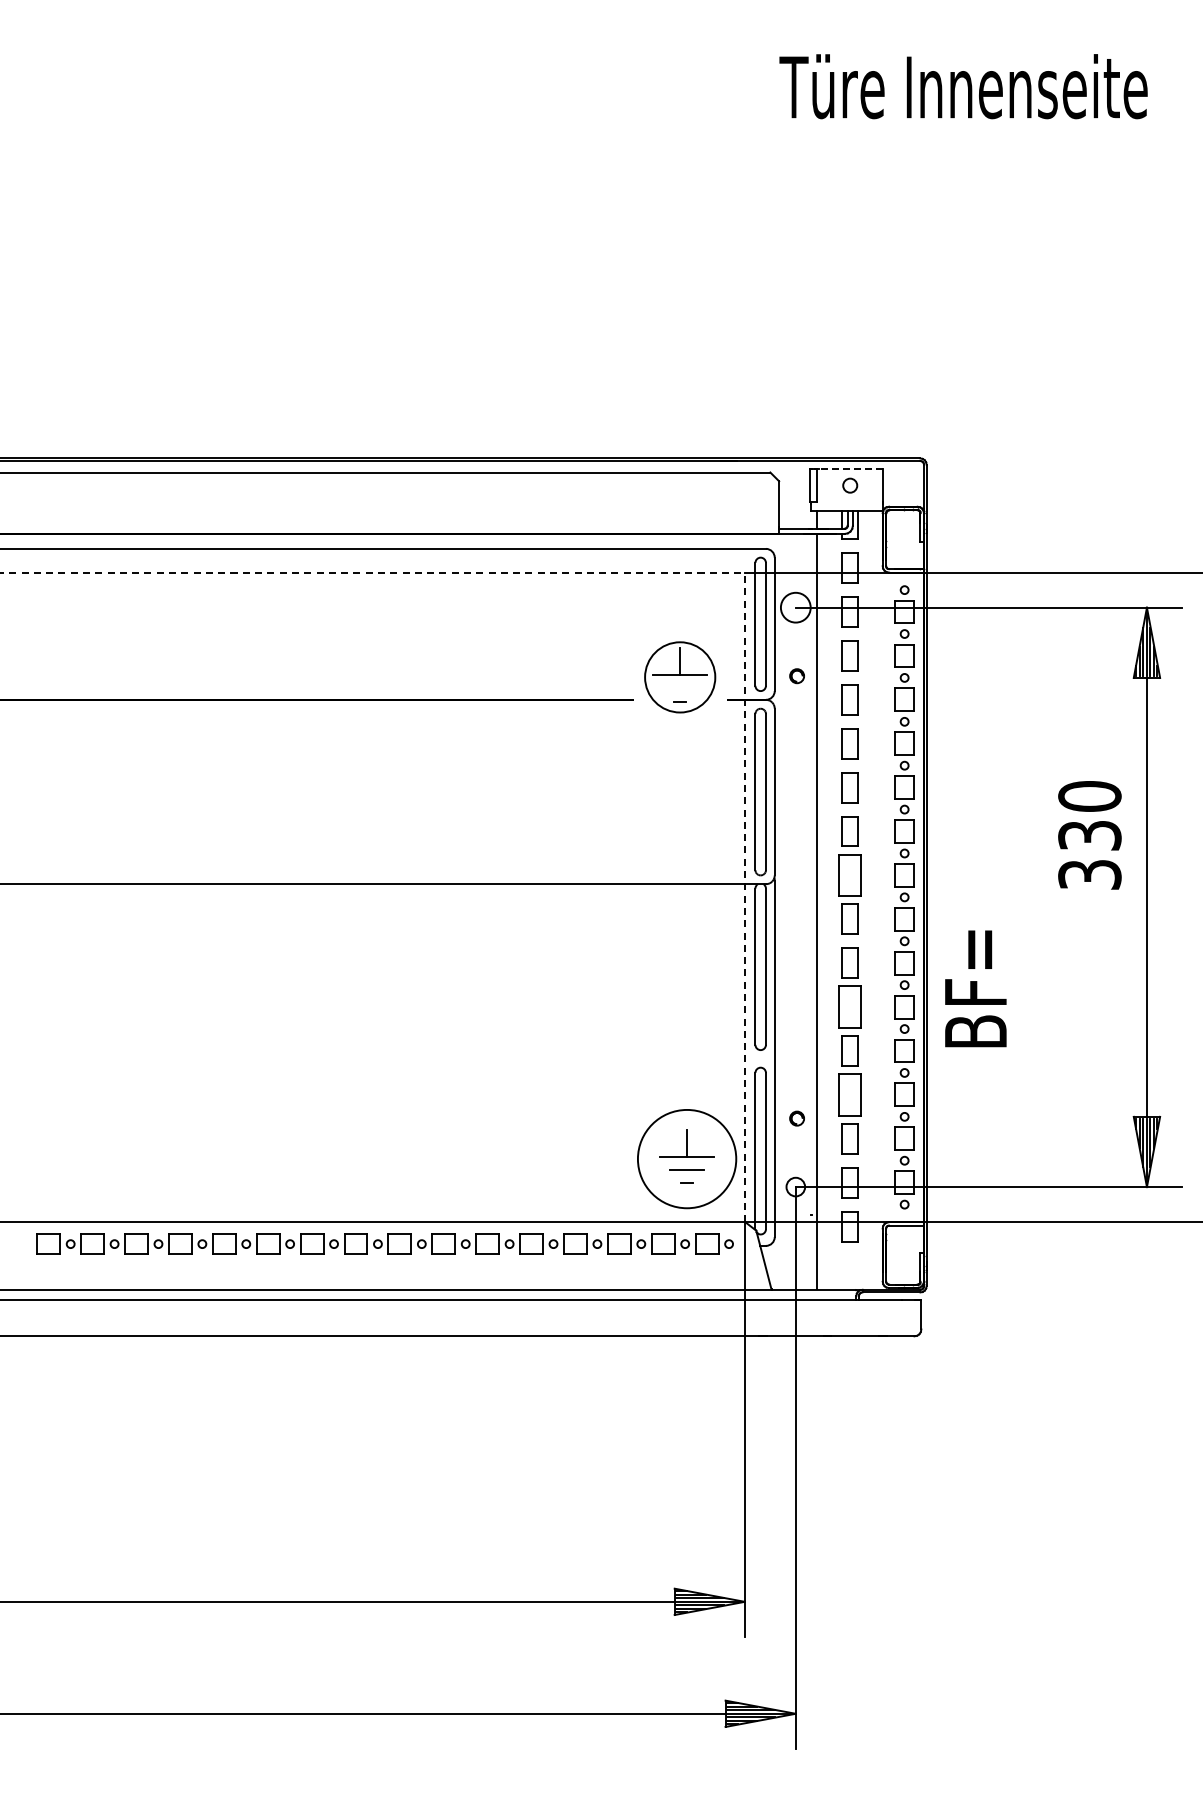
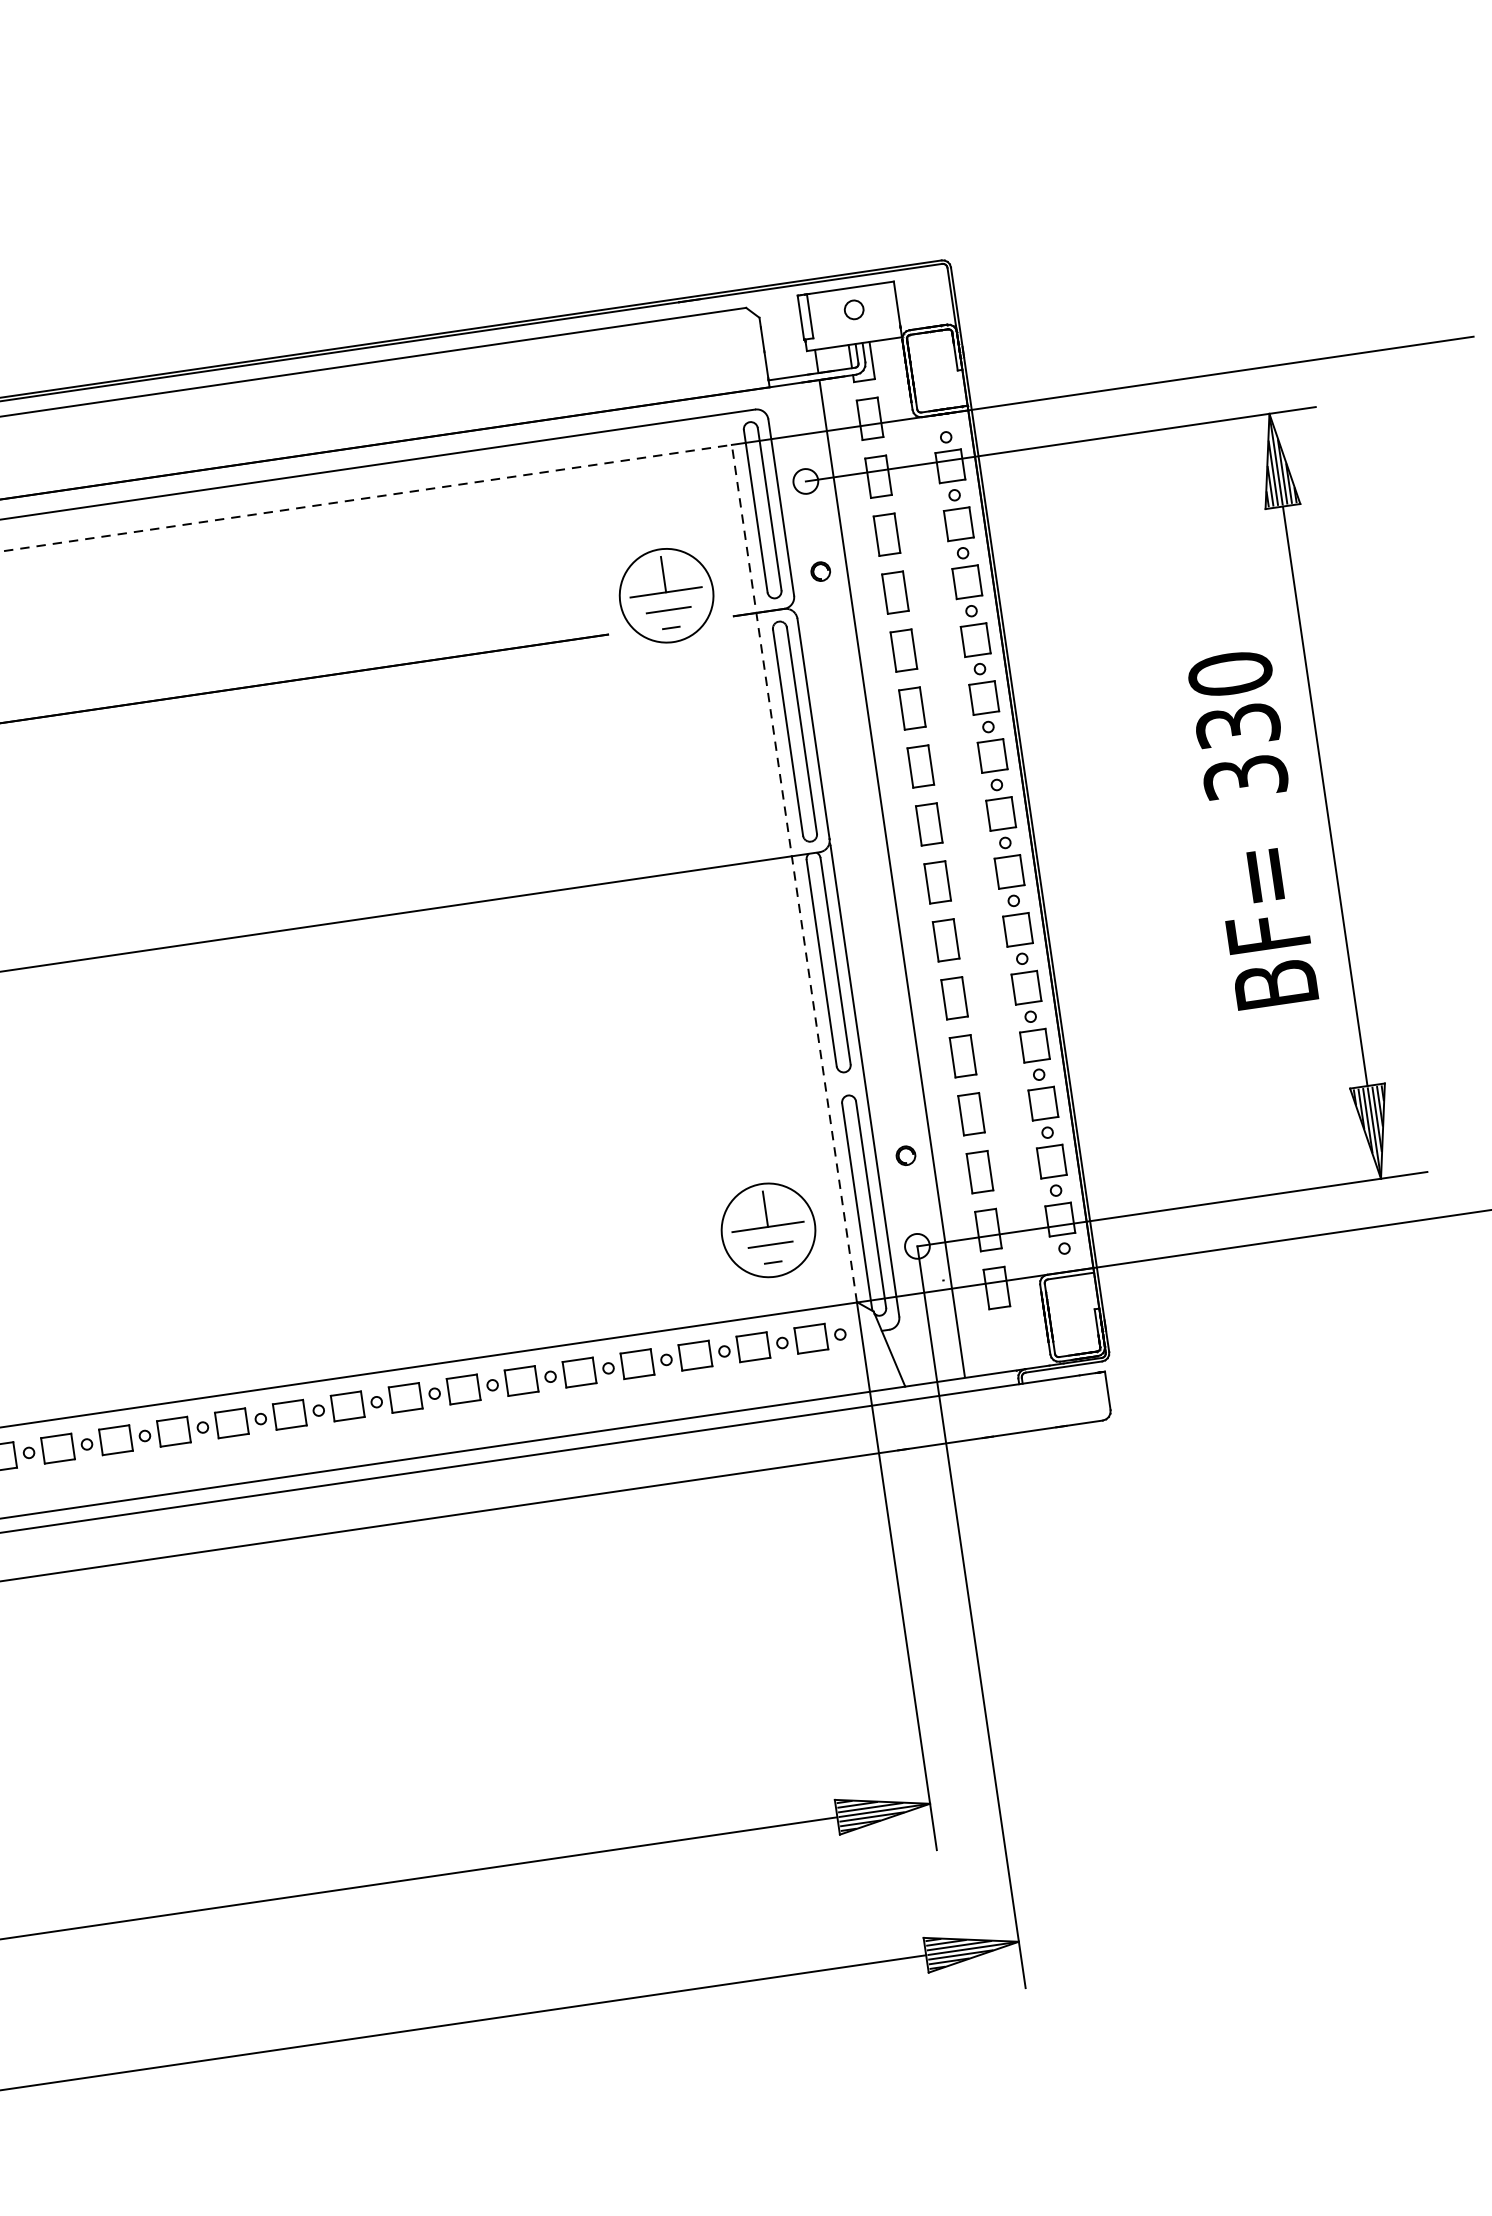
line: (850, 469) -> (851, 288), dashed -> solid
circle: (795, 607) -> (805, 481), size x0.62
line: (679, 688) -> (667, 610), added
part: (849, 875) -> (928, 824), size x0.71
text: (975, 988) -> (1266, 927), moved
part: (849, 1006) -> (953, 997), size x0.71
part: (849, 1094) -> (970, 1113), size x0.71
circle: (686, 1158) -> (767, 1229), size x0.71

